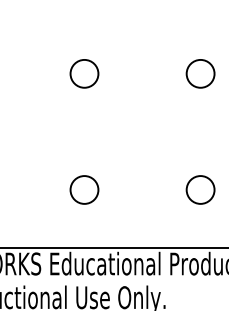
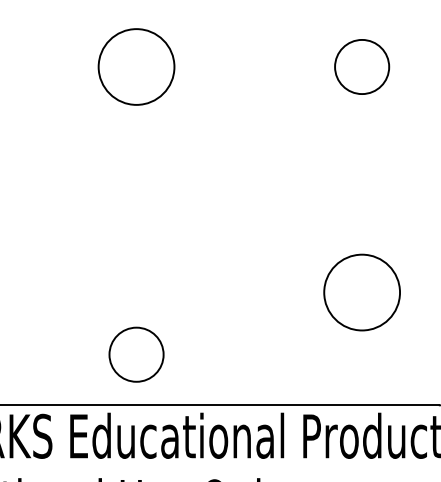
circle: (84, 73) -> (136, 66), size x1.4
circle: (84, 189) -> (136, 353), moved
circle: (200, 189) -> (361, 291), size x1.4

